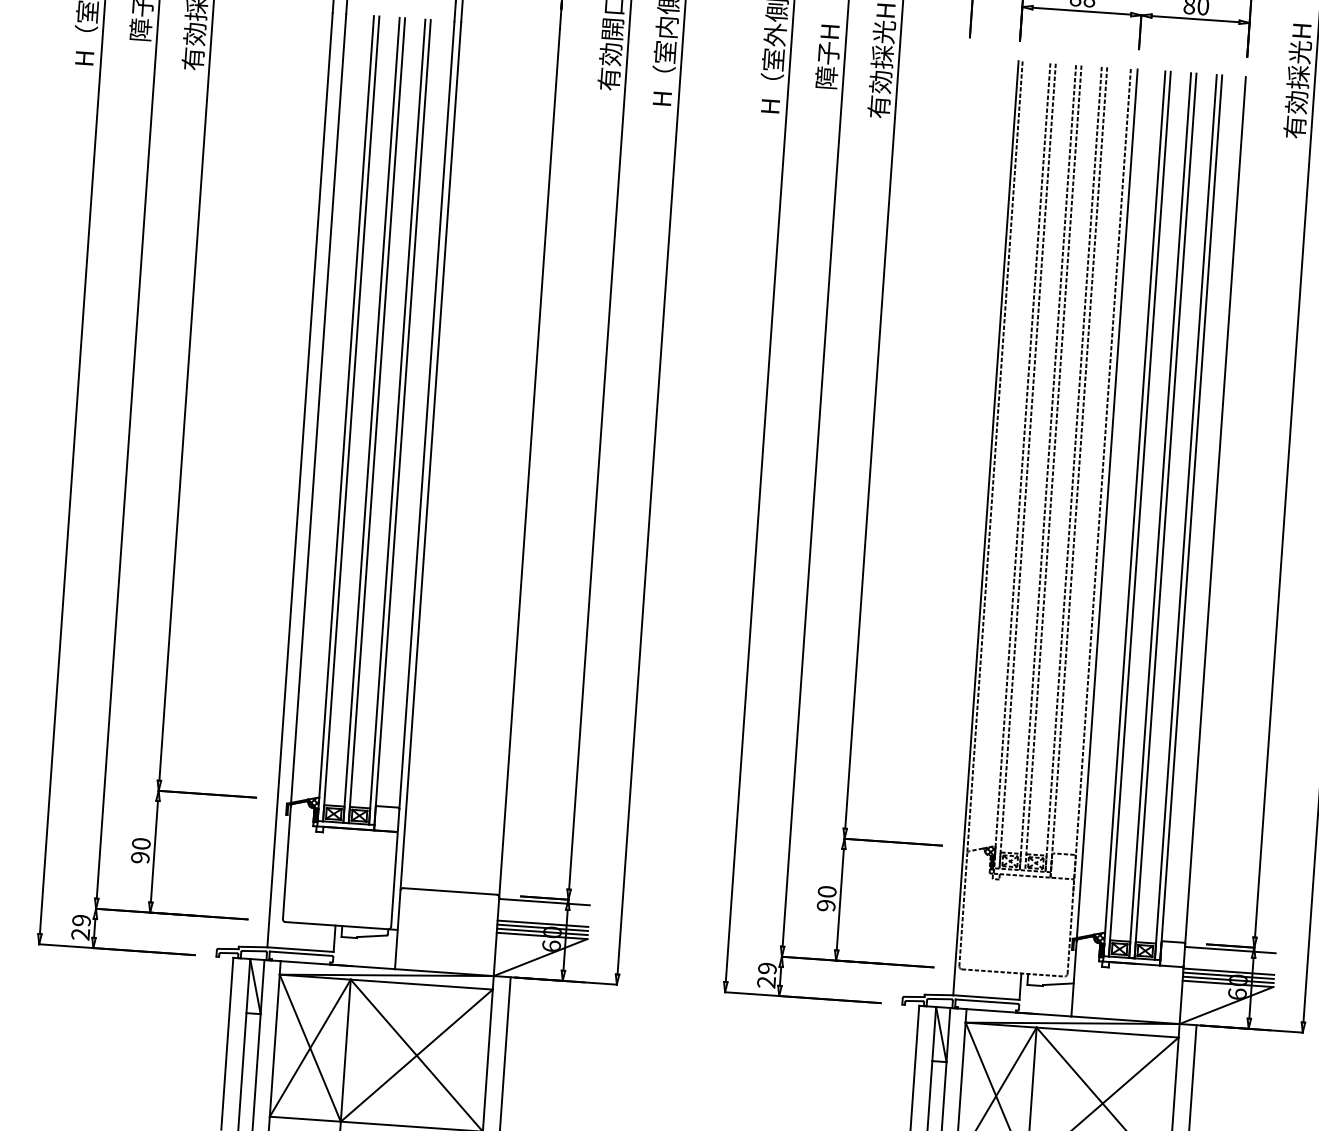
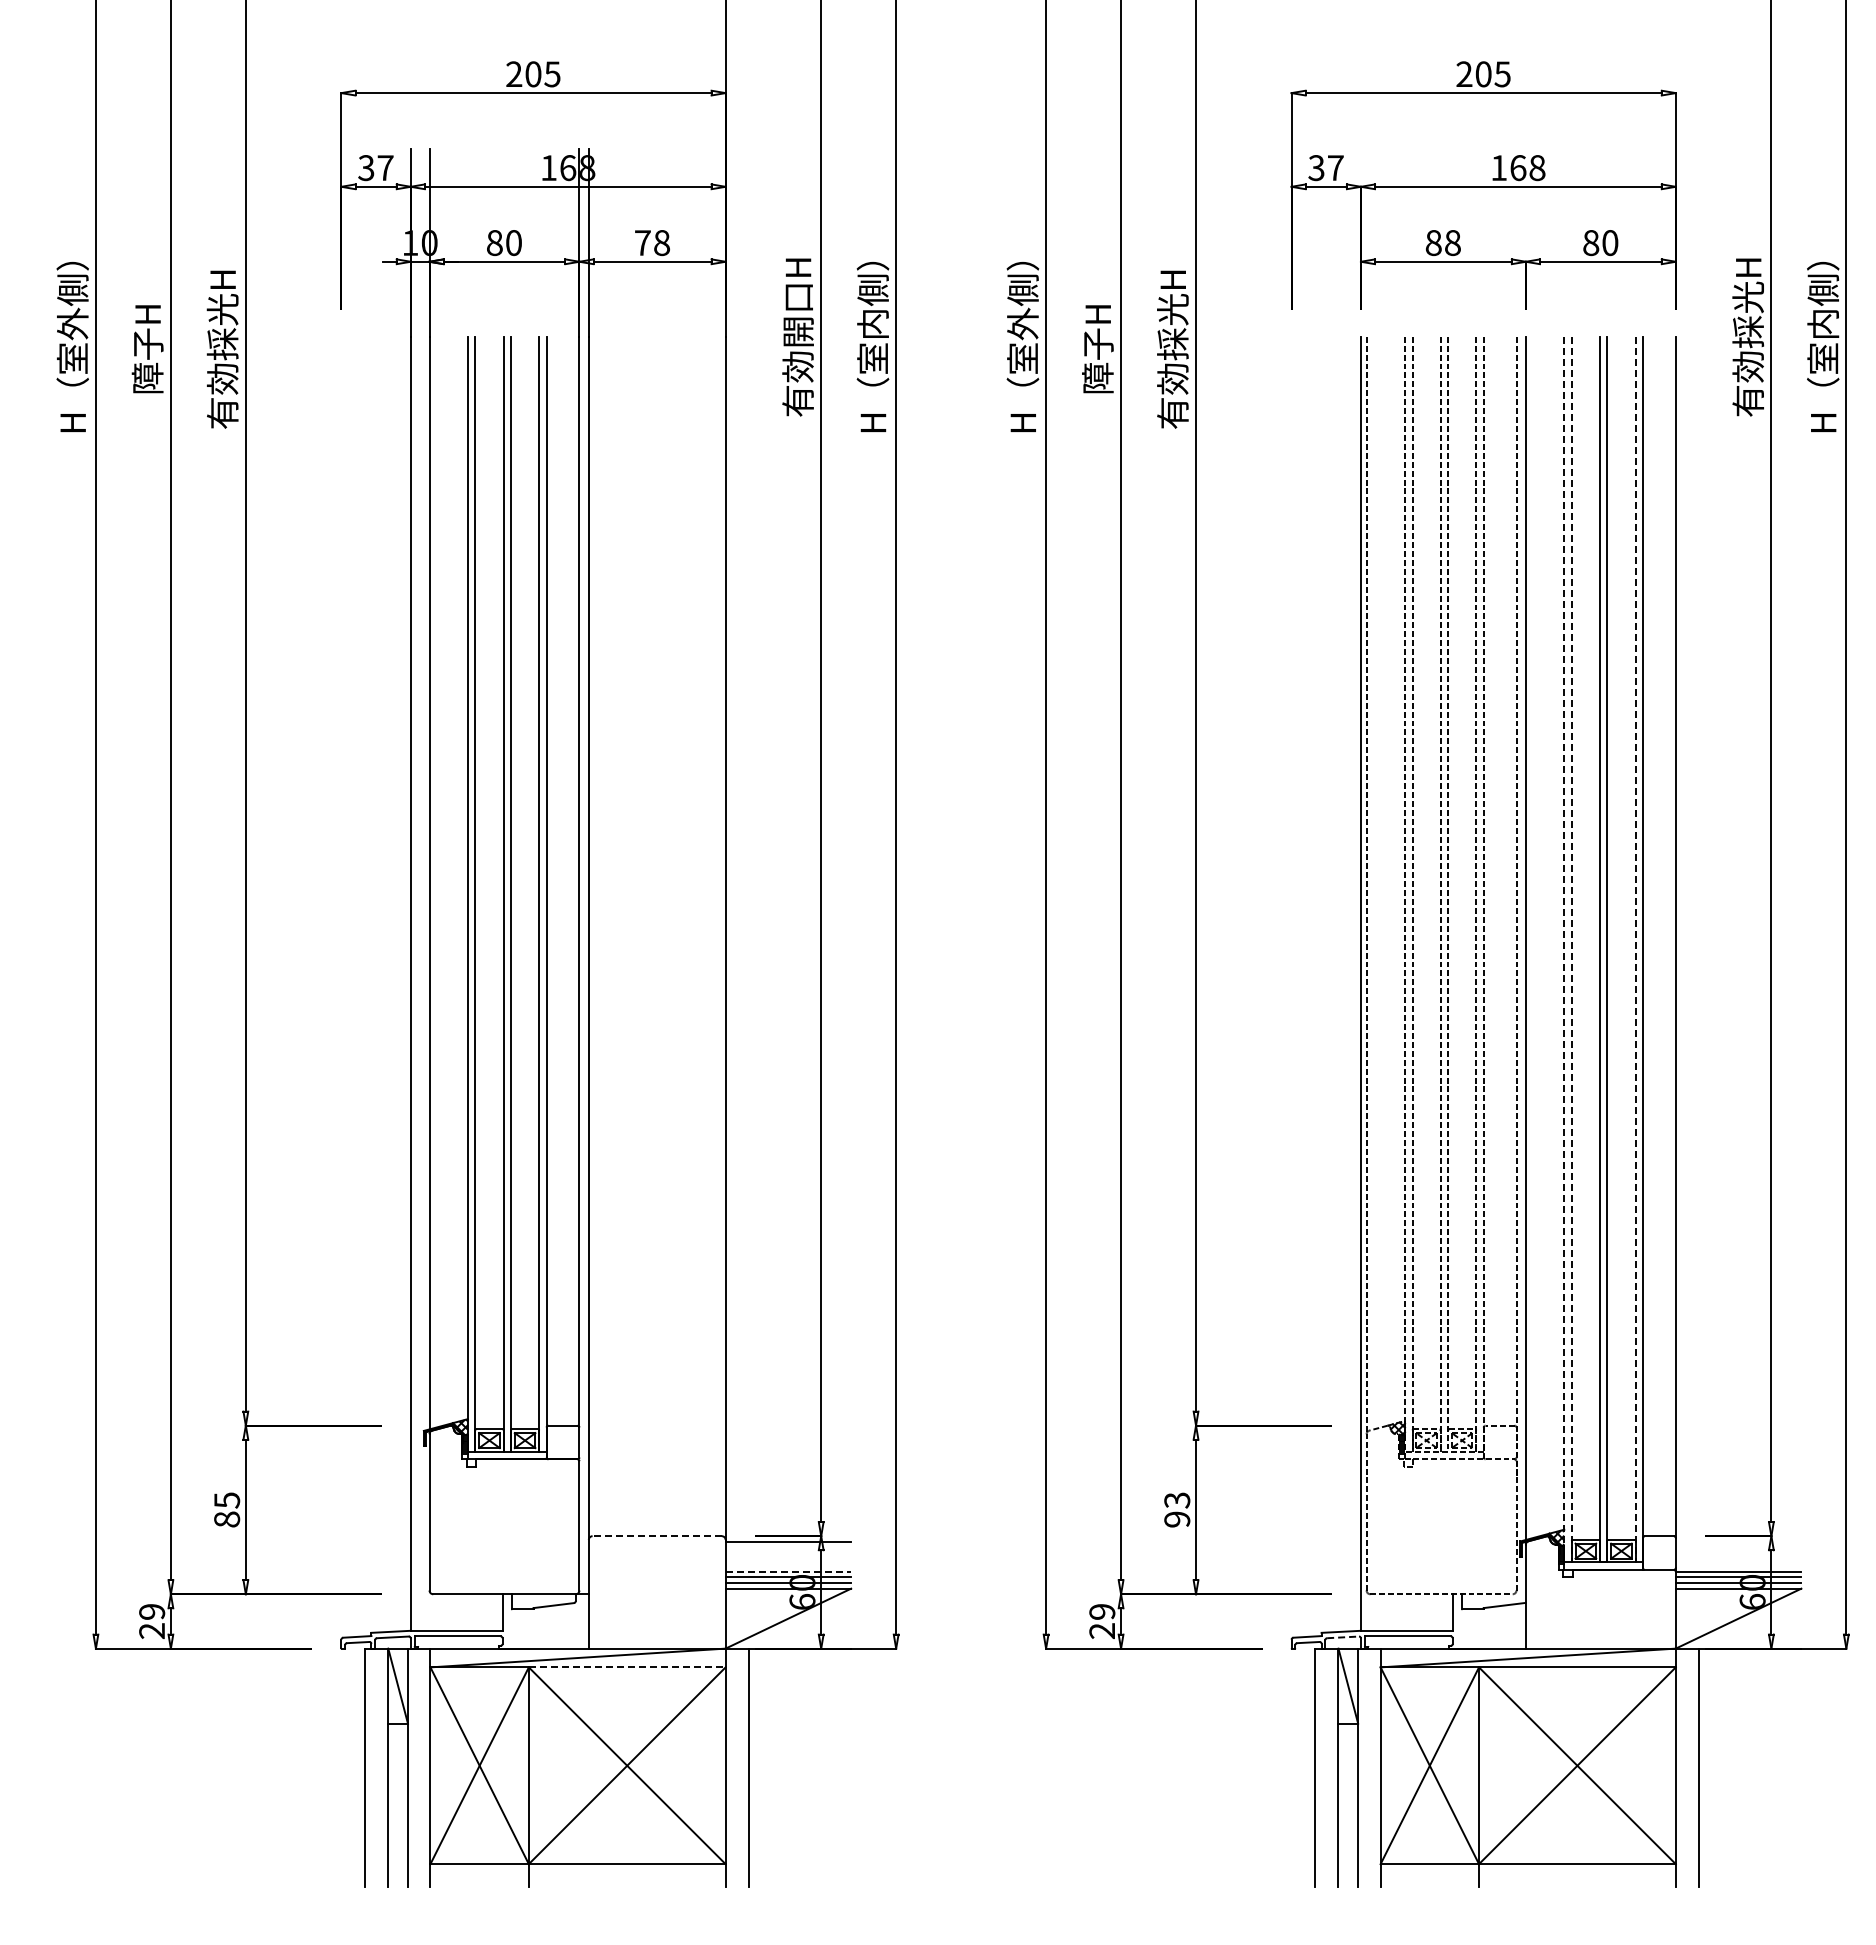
line: (1134, 513) -> (1564, 949), solid -> dashed
line: (1139, 514) -> (1571, 949), solid -> dashed
line: (1185, 517) -> (1635, 949), solid -> dashed
text: (141, 850) -> (227, 1509), 90 -> 85
line: (450, 891) -> (657, 1536), solid -> dashed
text: (827, 891) -> (1177, 1500), 90 -> 93
line: (543, 923) -> (788, 1571), solid -> dashed
line: (1230, 949) -> (1738, 1541), removed
line: (421, 984) -> (627, 1667), solid -> dashed
line: (940, 999) -> (1343, 1637), solid -> dashed

